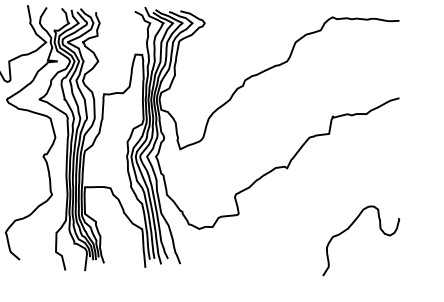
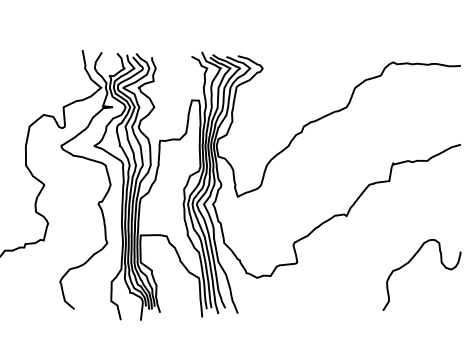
curve: (348, 228) -> (409, 262), moved

